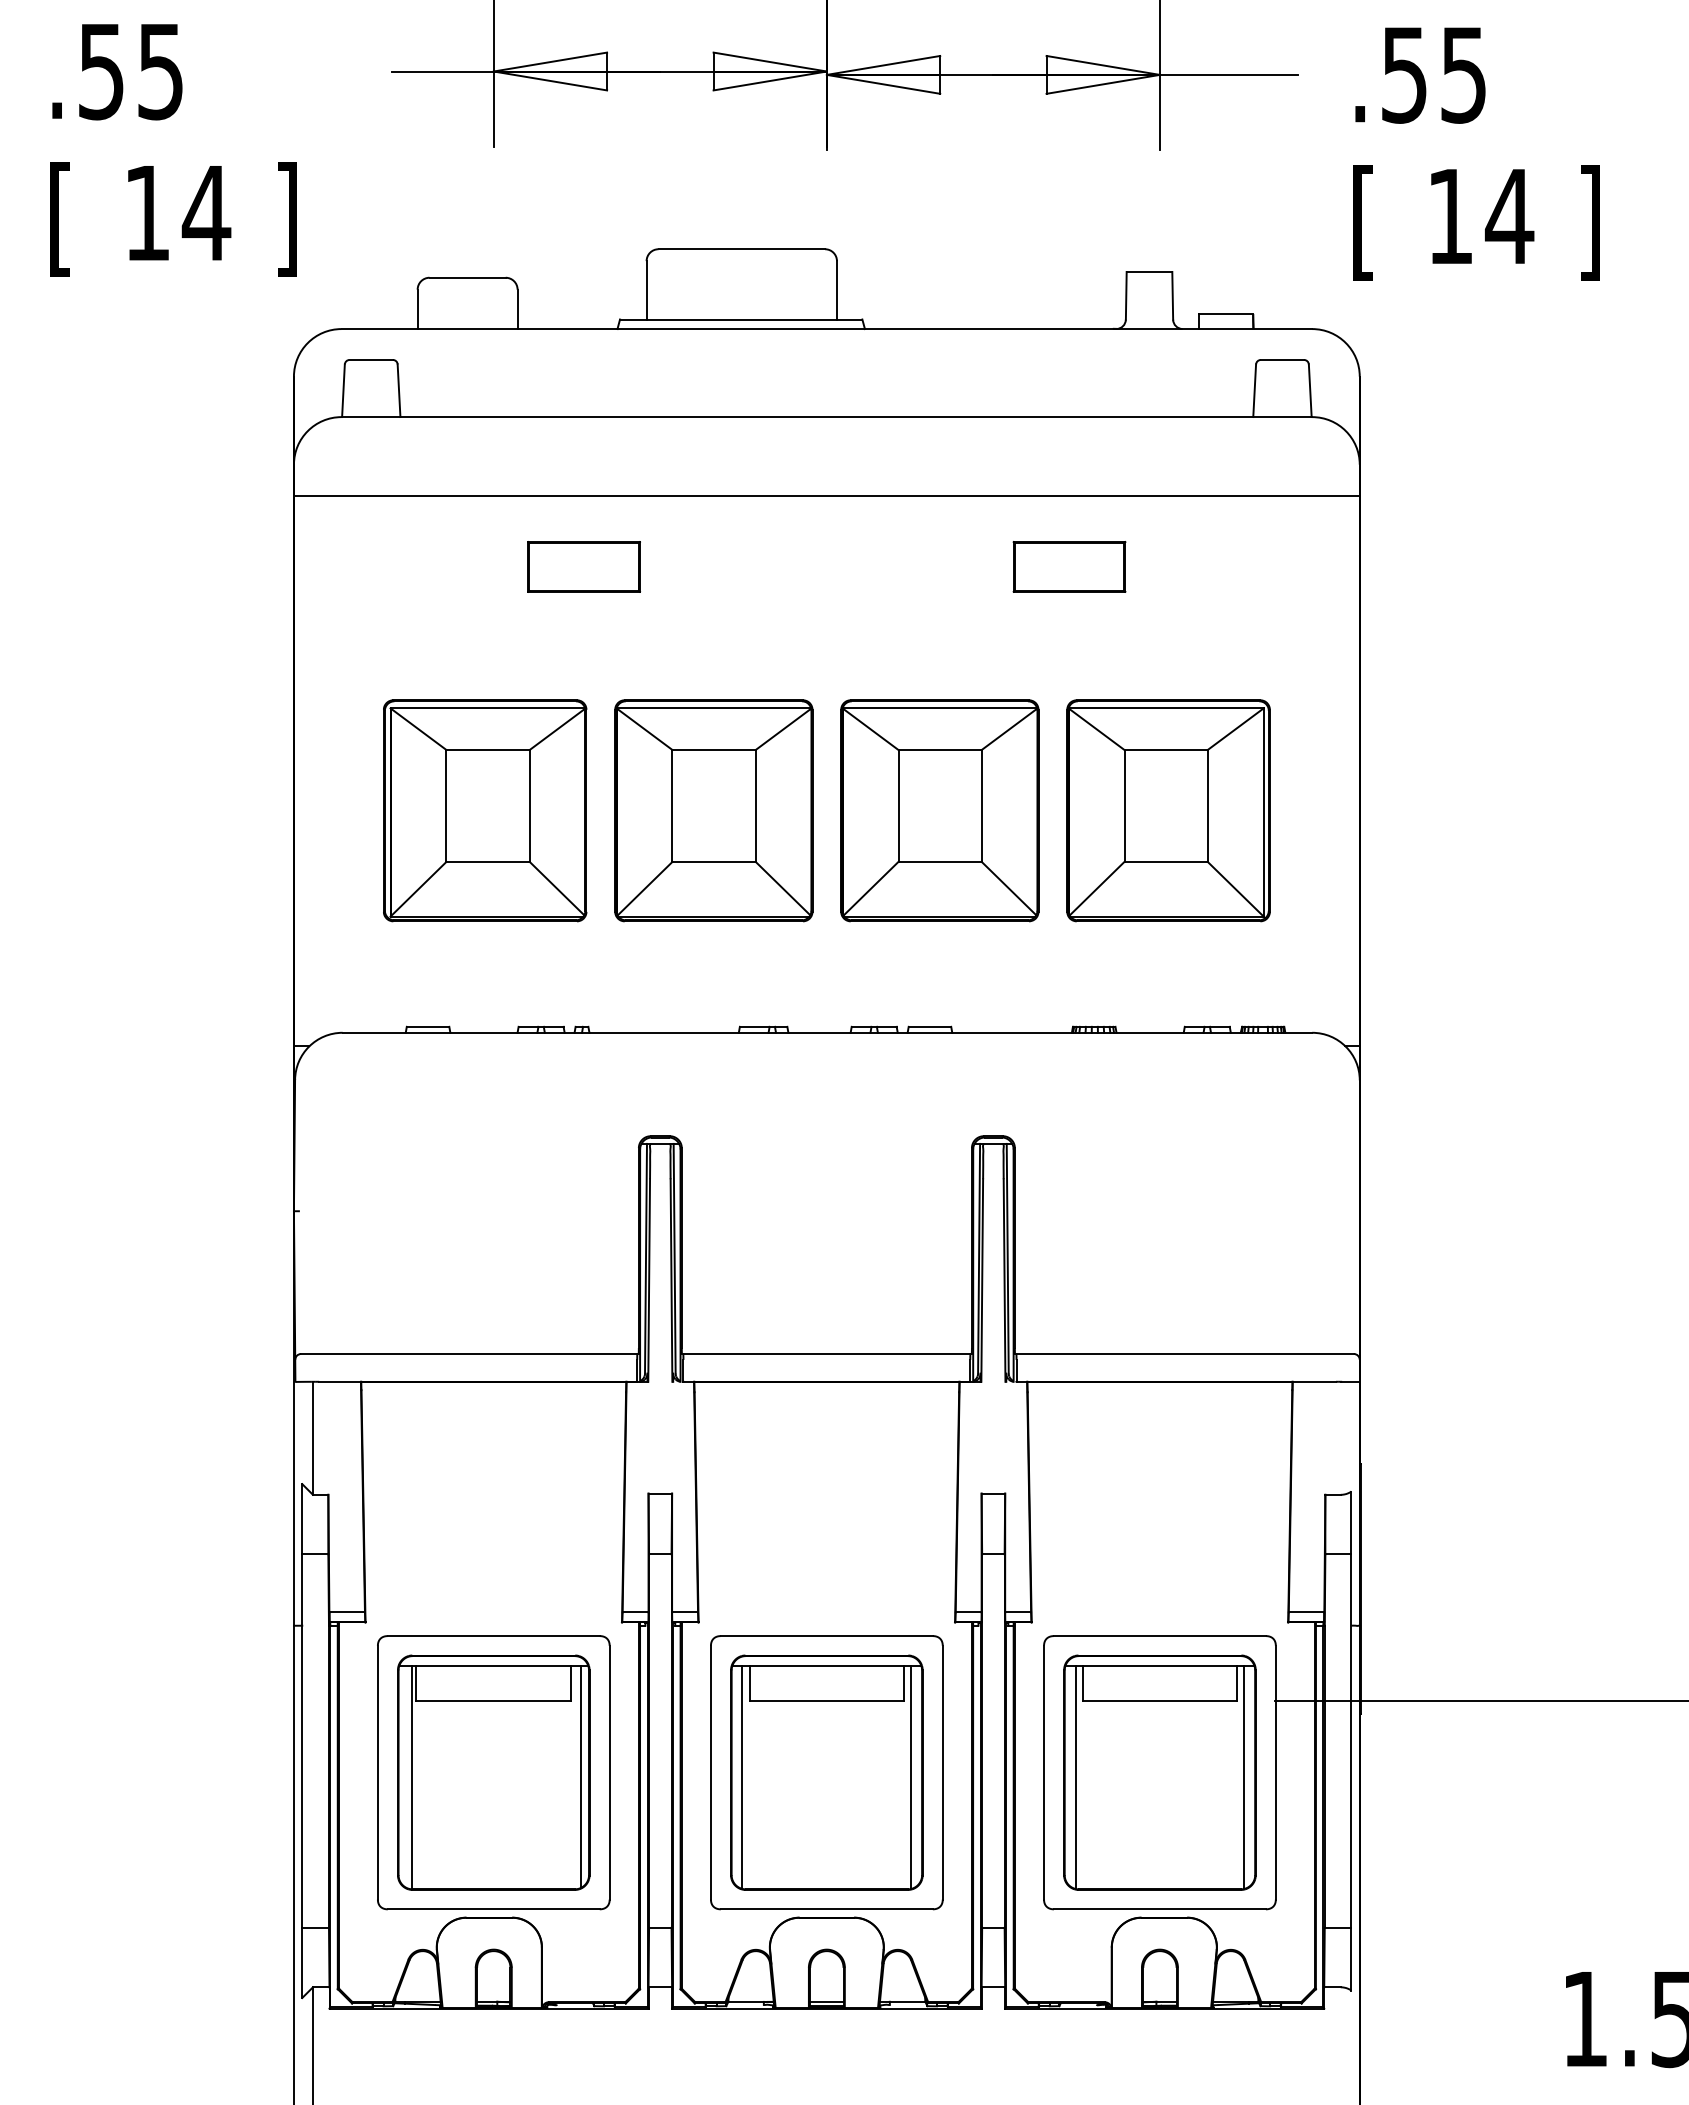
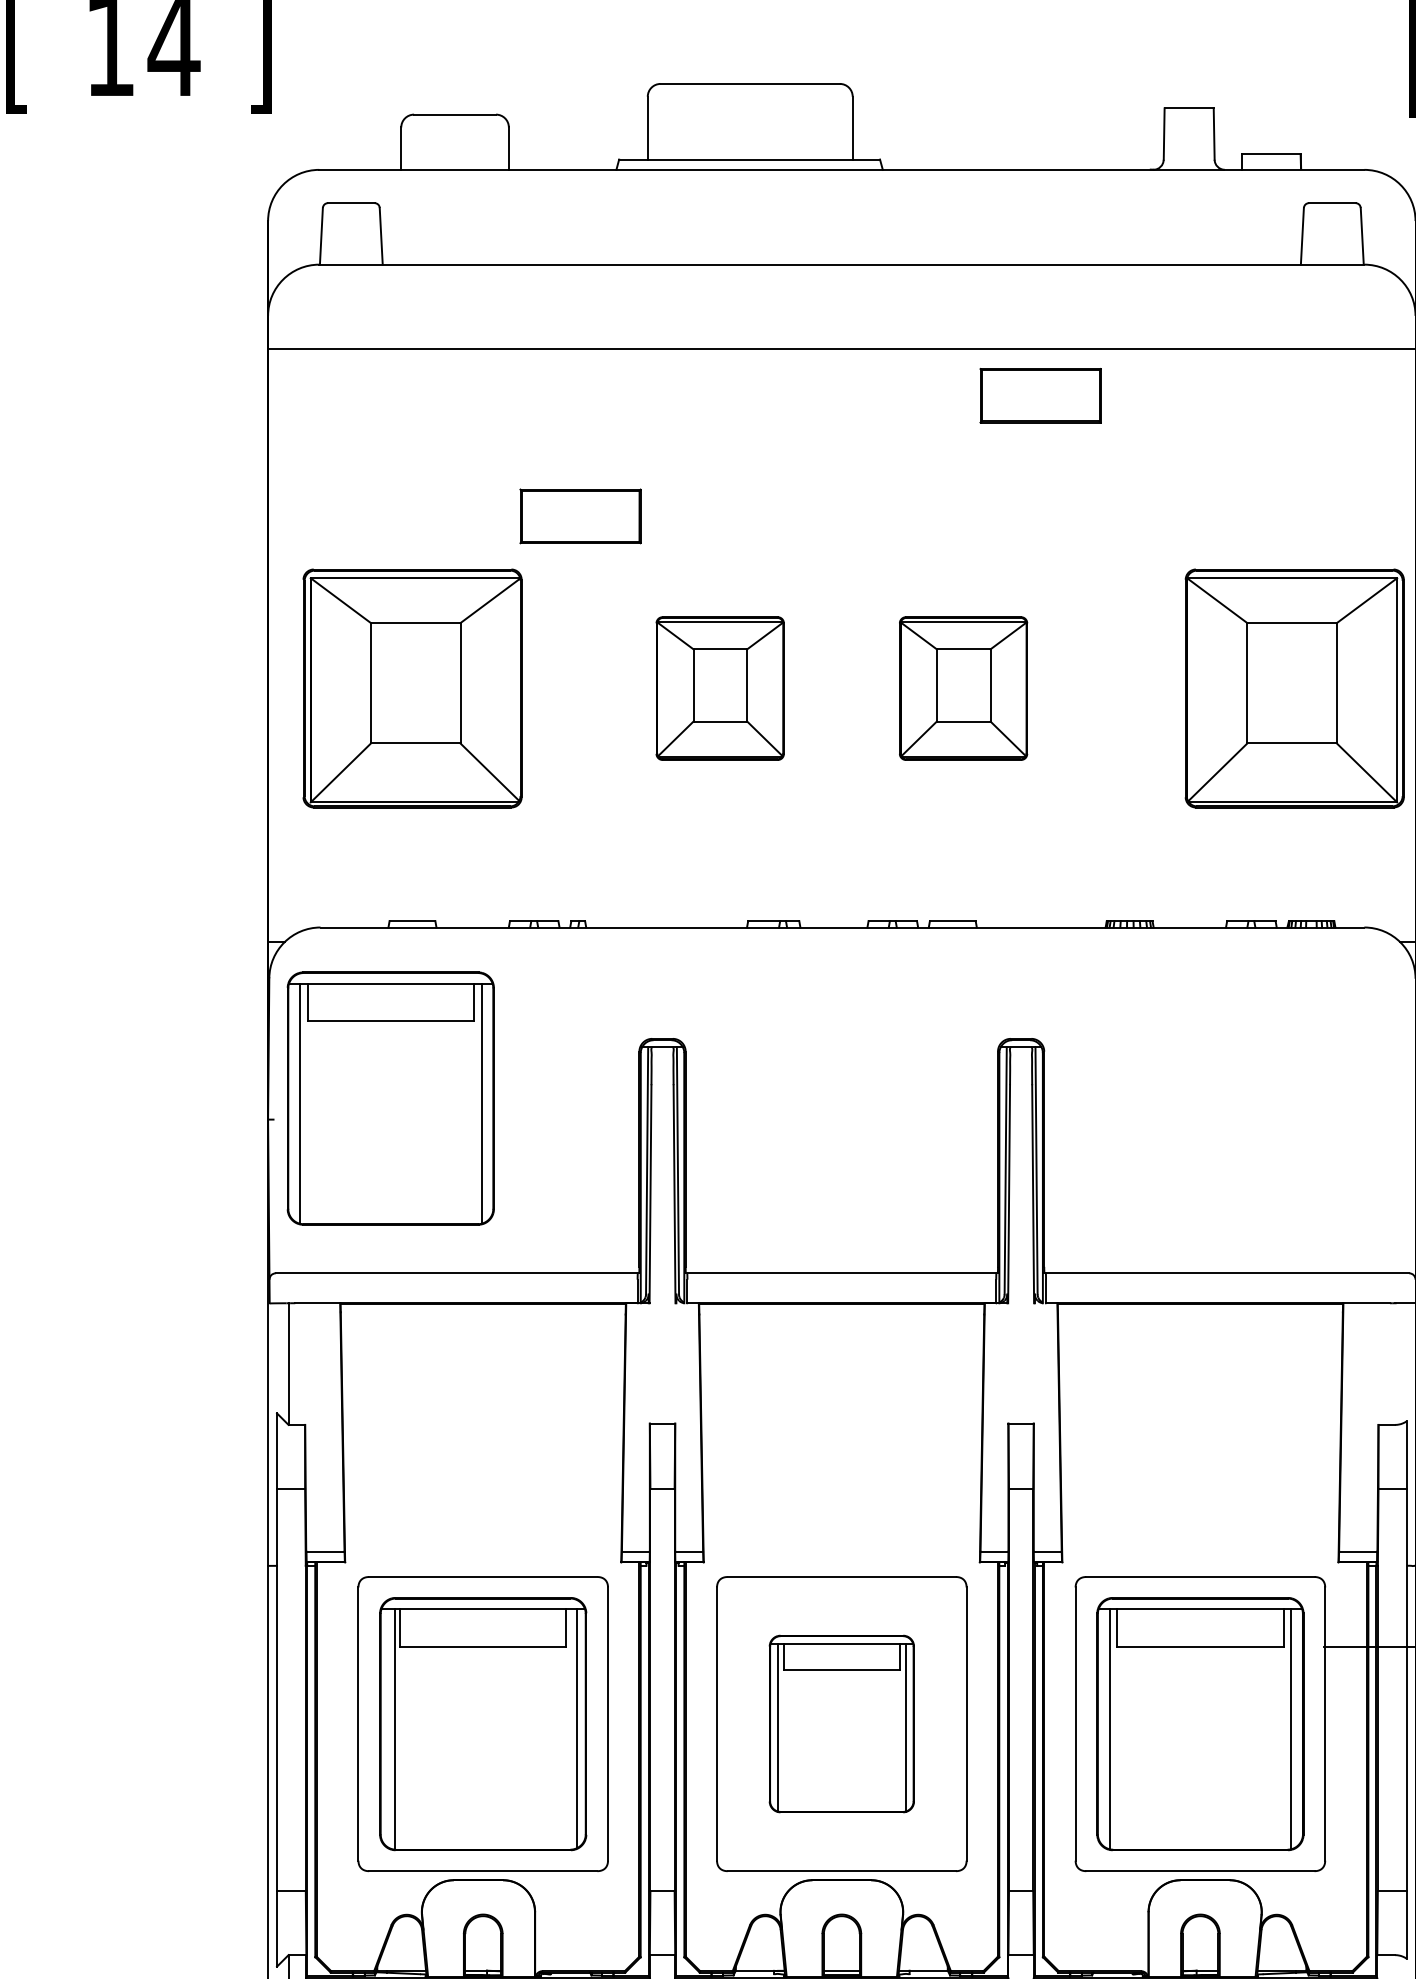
part: (583, 566) -> (579, 515), moved
part: (1069, 566) -> (1040, 395), moved
part: (485, 810) -> (412, 688), moved
part: (713, 810) -> (719, 688), size x0.6
part: (939, 810) -> (963, 688), size x0.6
part: (1168, 810) -> (1294, 688), moved
part: (407, 1191) -> (390, 1098), added
part: (826, 1772) -> (841, 1723), size x0.7

